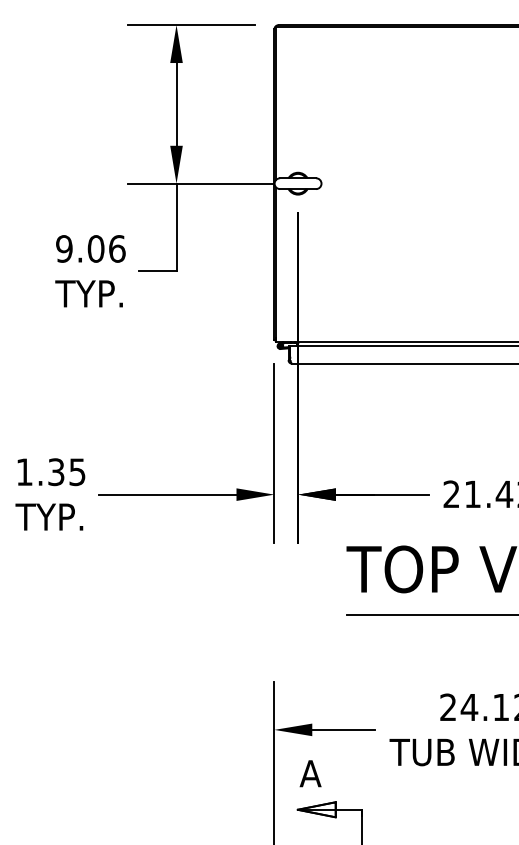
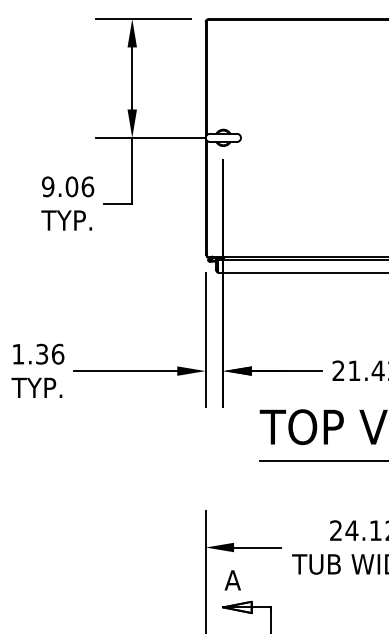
text: (78, 471) -> (58, 353), 1.35 -> 1.36

